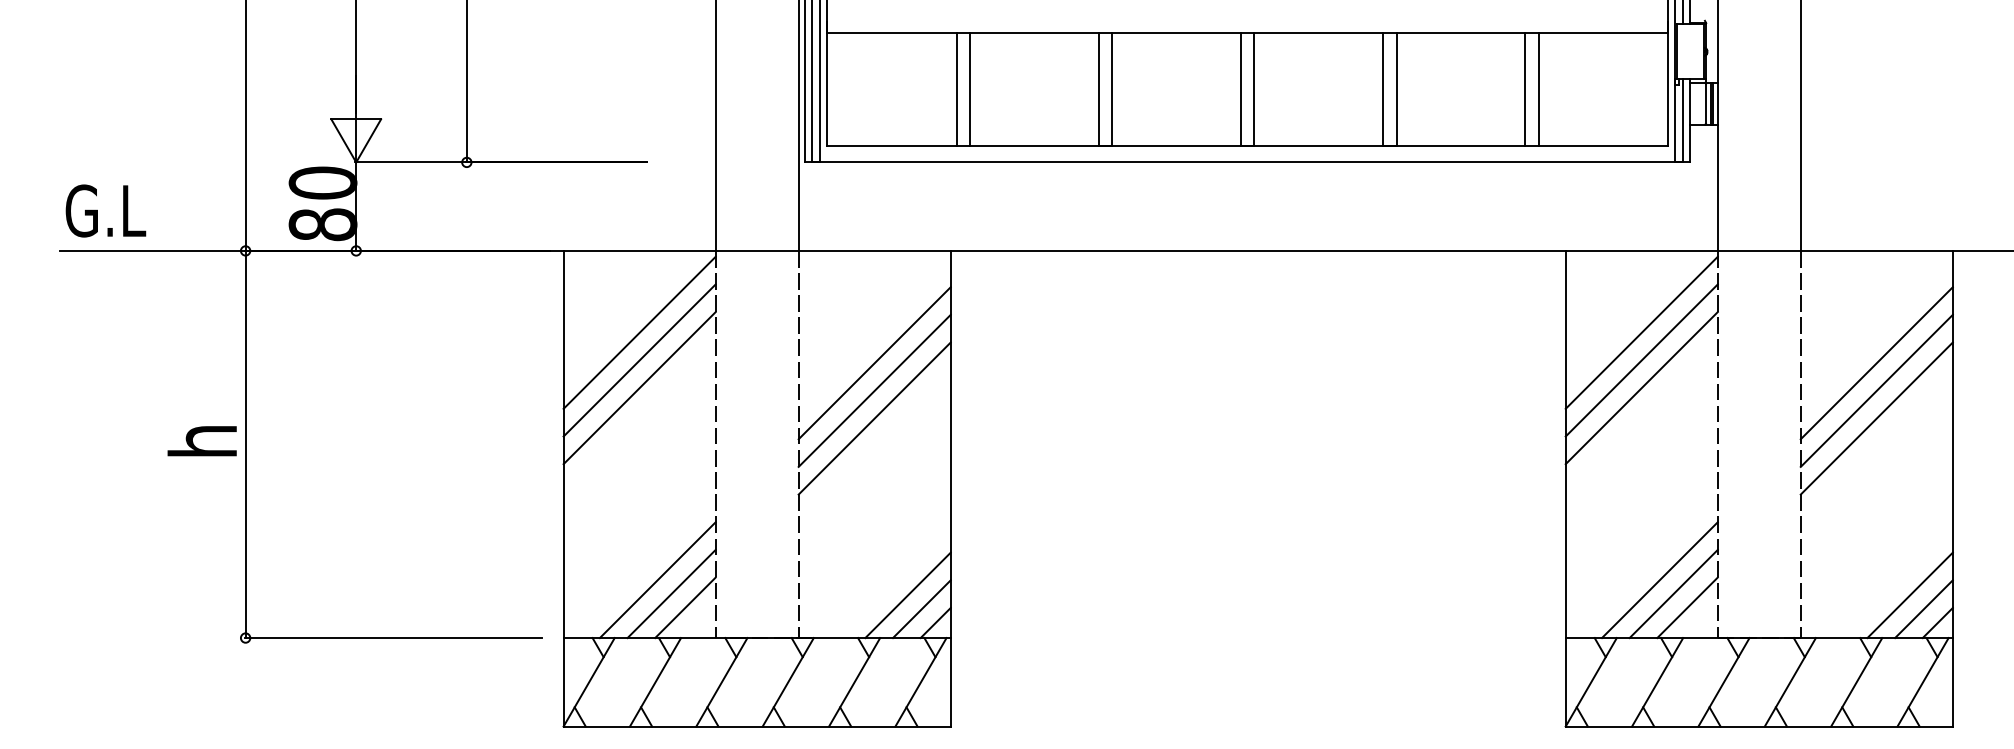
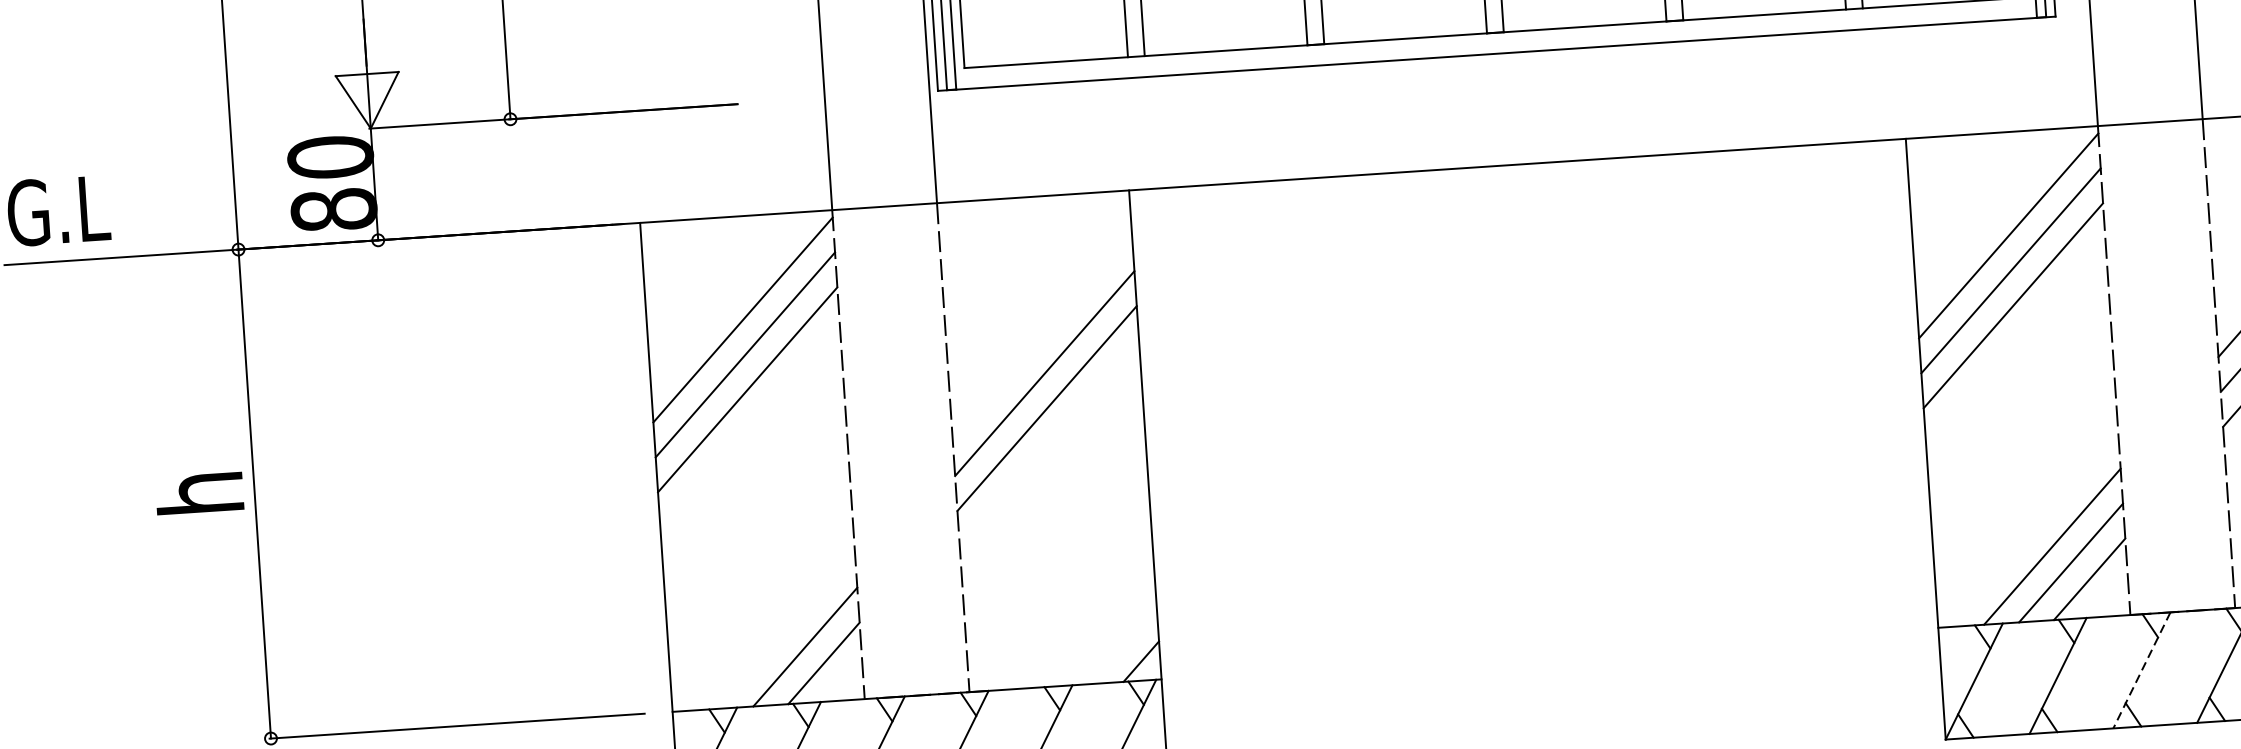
line: (874, 363) -> (1042, 339), removed
line: (657, 580) -> (786, 631), removed
line: (907, 595) -> (1103, 629), removed
line: (921, 609) -> (1122, 645), removed
line: (1723, 682) -> (2141, 670), solid -> dashed

